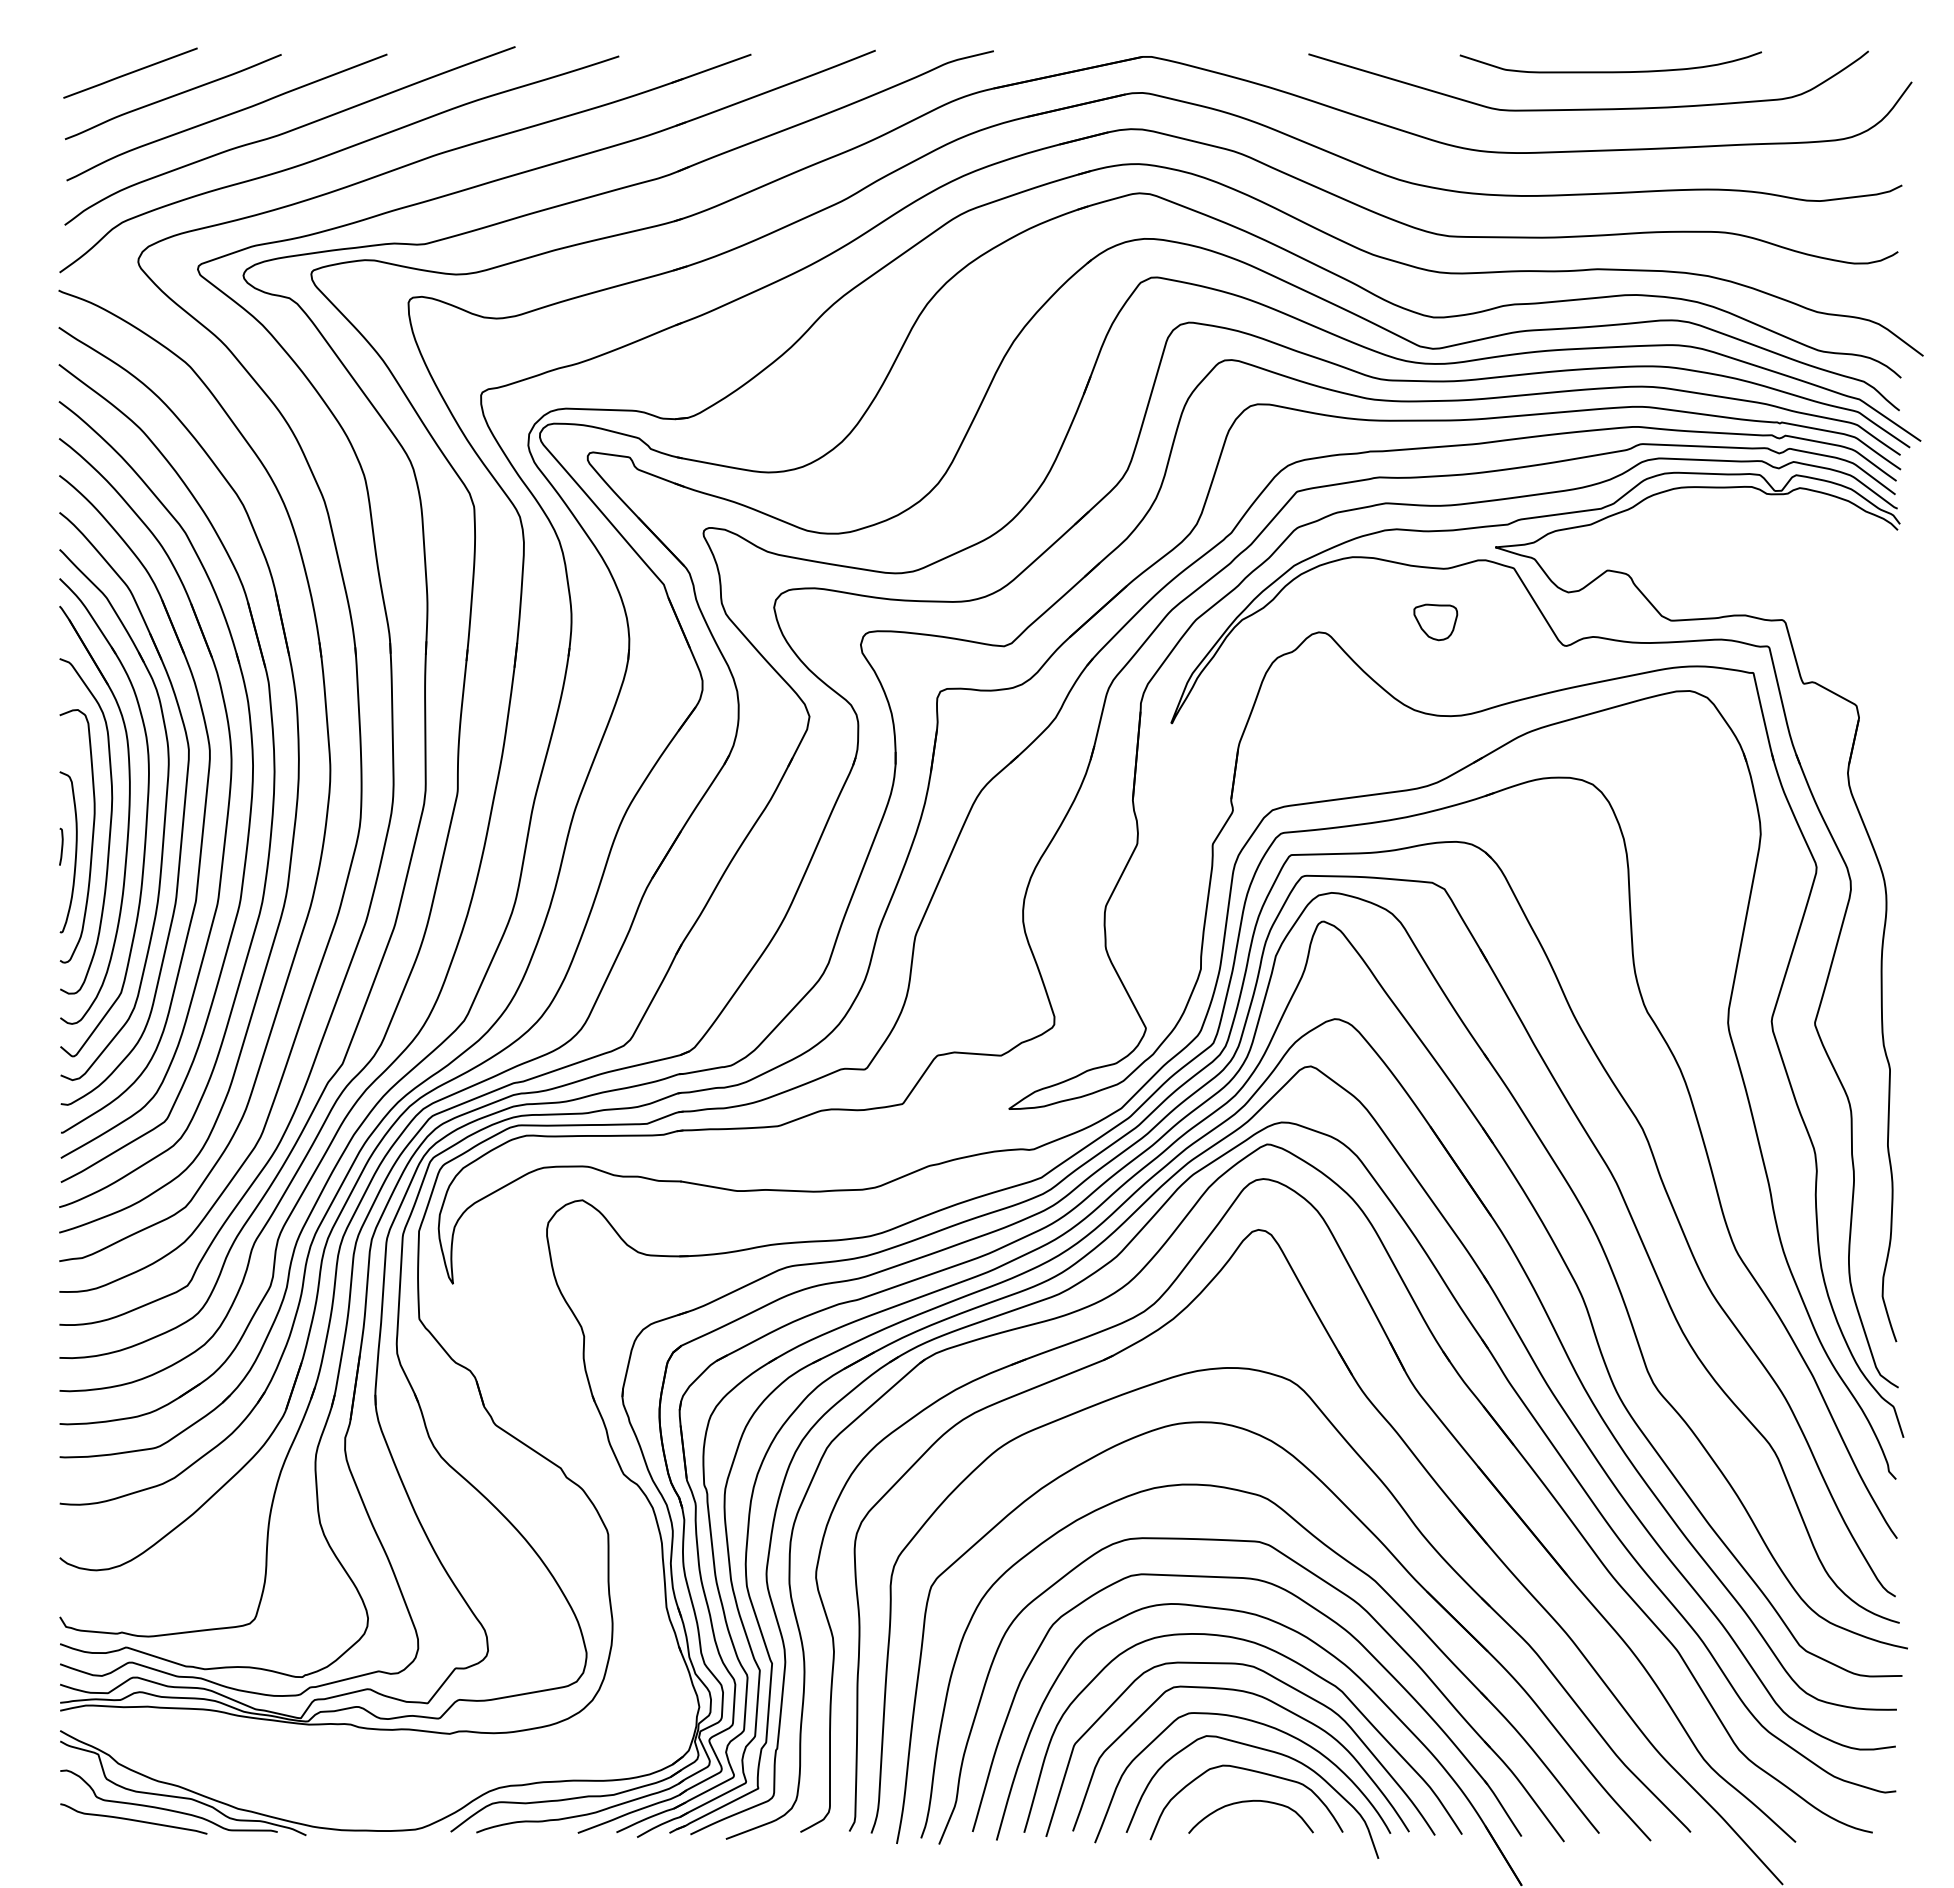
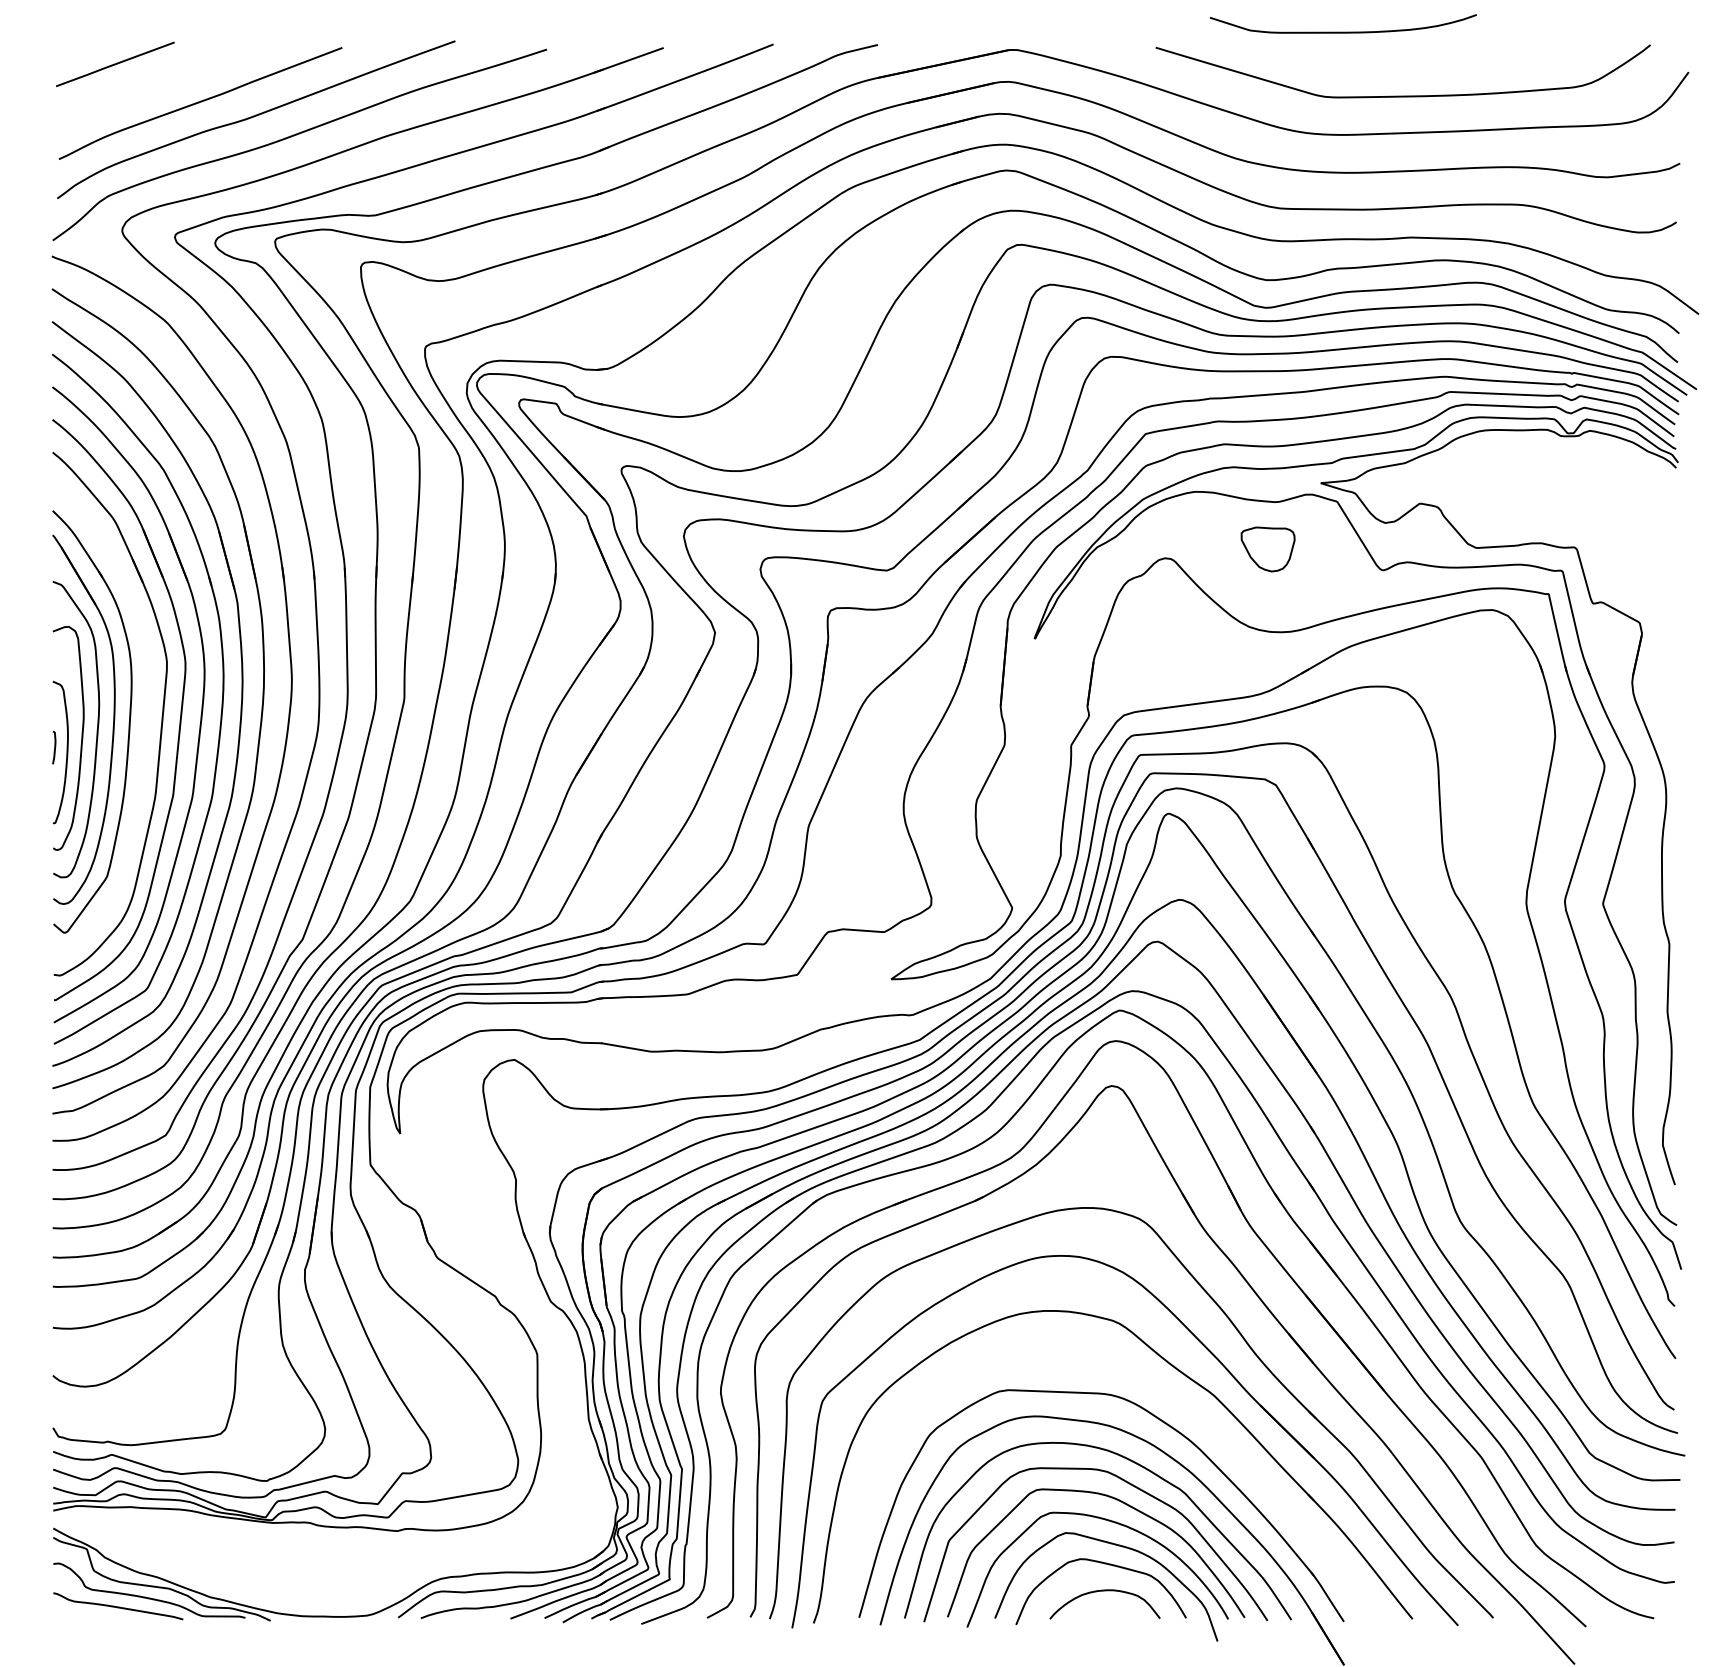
curve: (1610, 71) -> (1343, 31), moved
curve: (172, 96) -> (152, 84), removed
part: (1435, 622) -> (1267, 549), size x1.4
part: (163, 821) -> (144, 725), removed
part: (1324, 1582) -> (1169, 1397), removed

